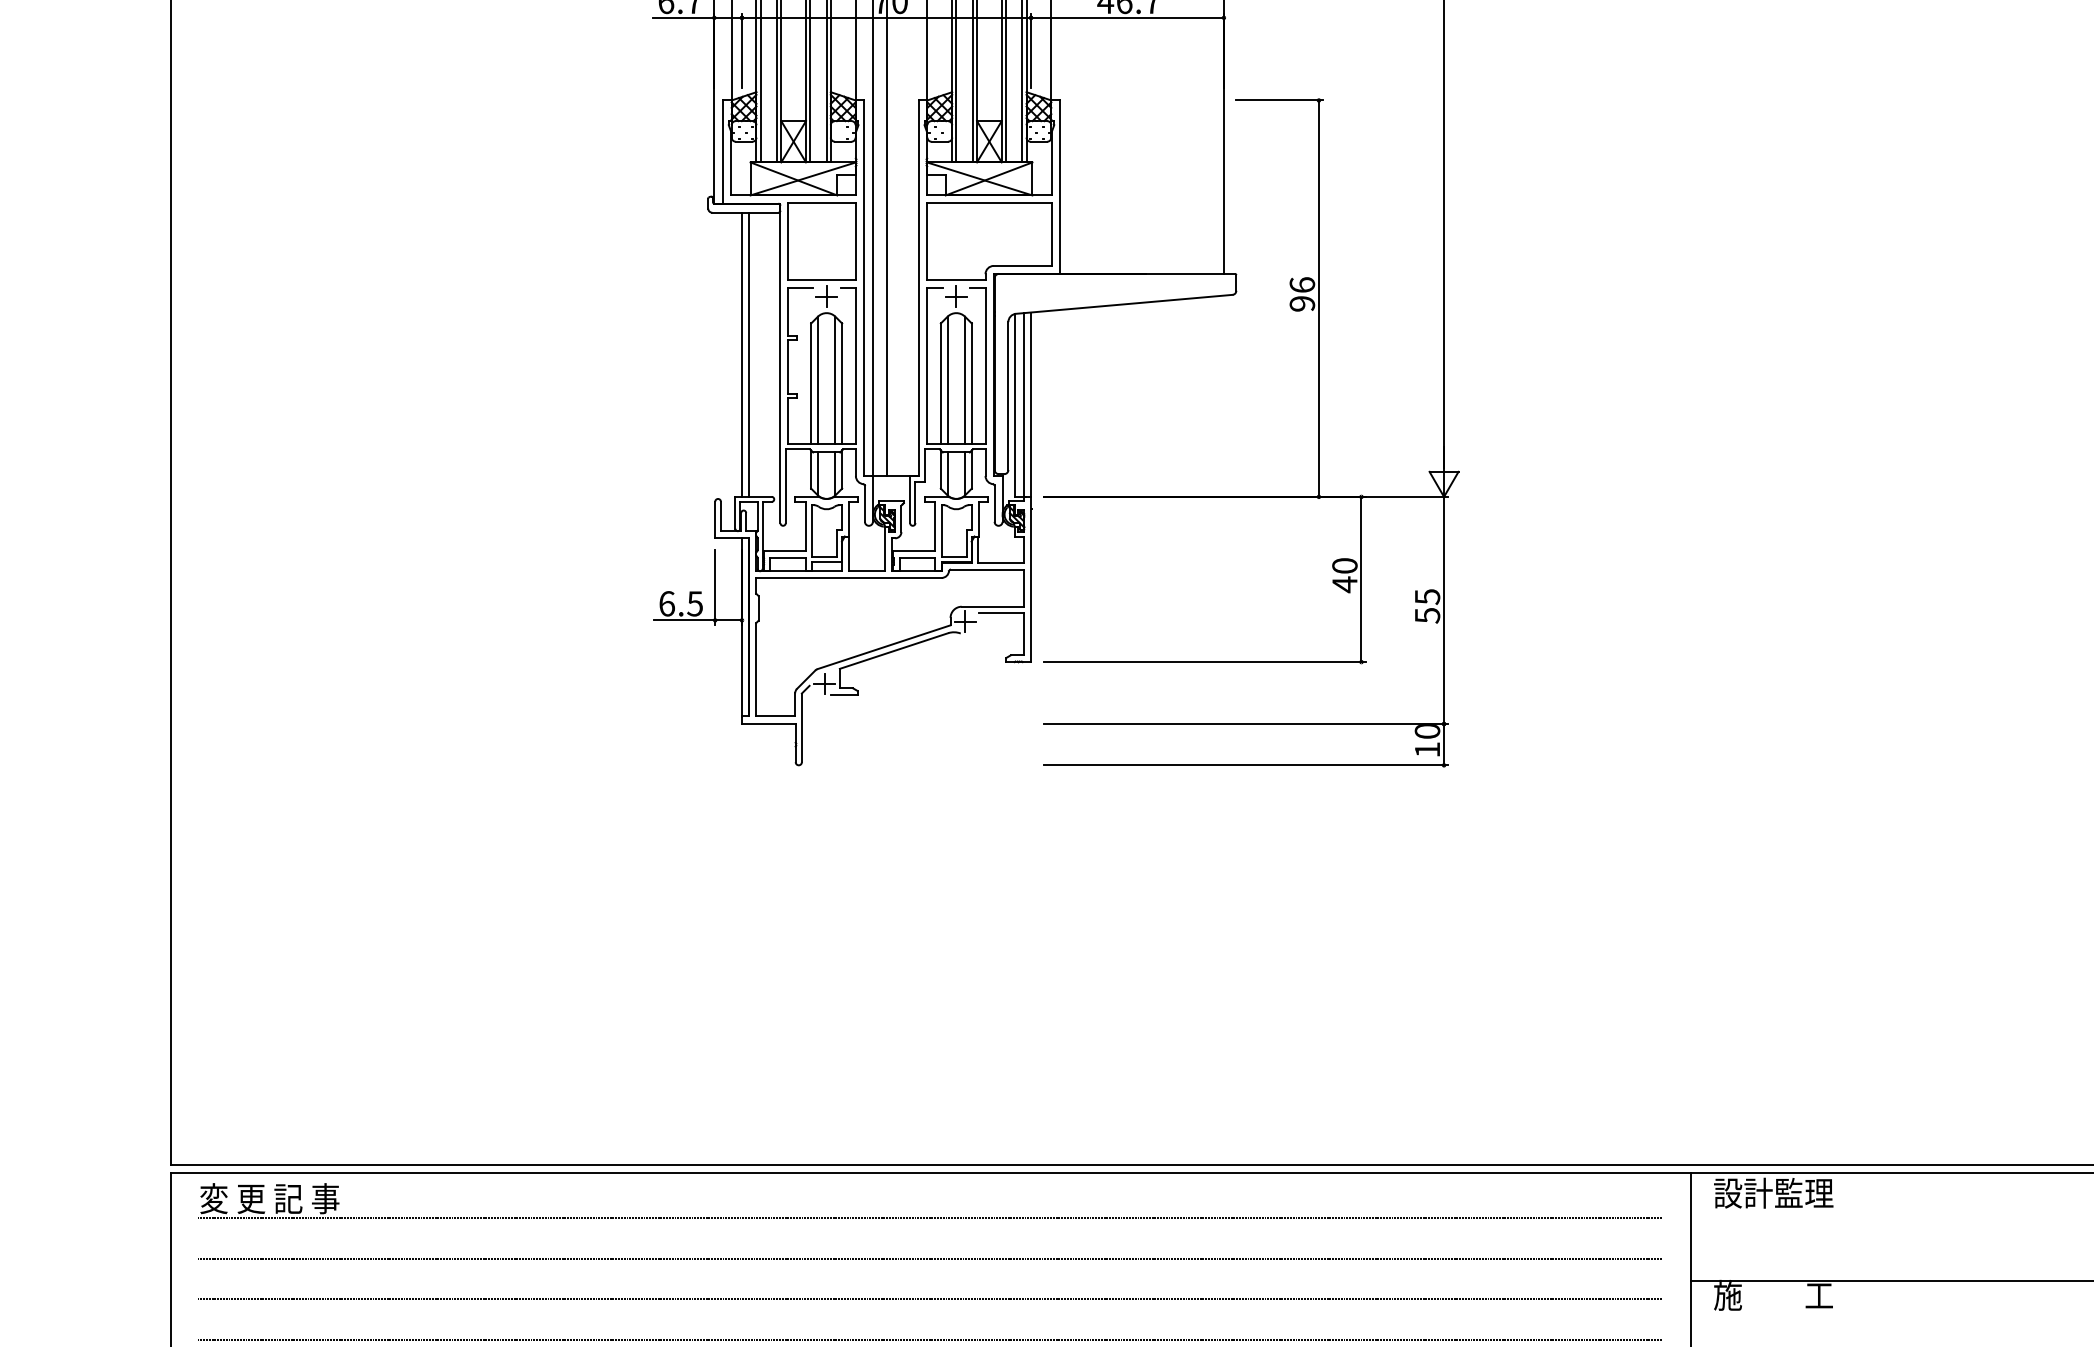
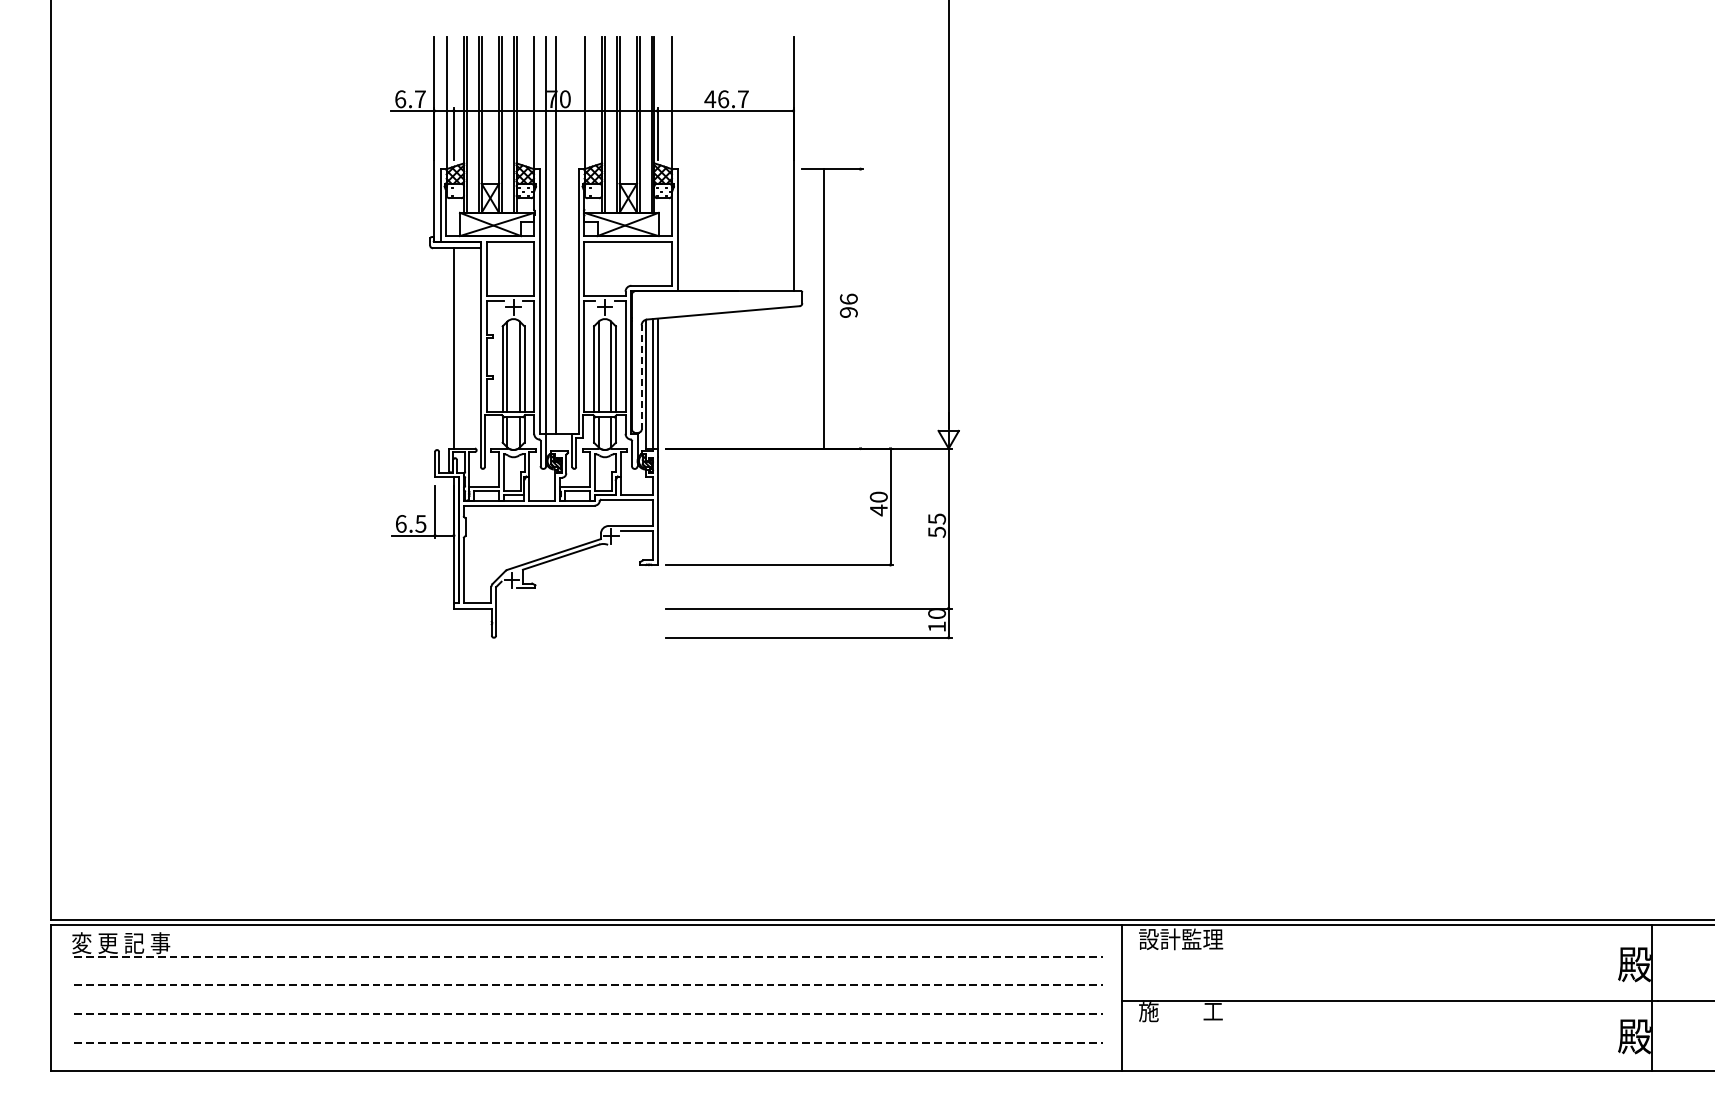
line: (1318, 298) -> (823, 308), moved
line: (748, 354) -> (458, 348), removed
line: (1008, 396) -> (641, 377), solid -> dashed

